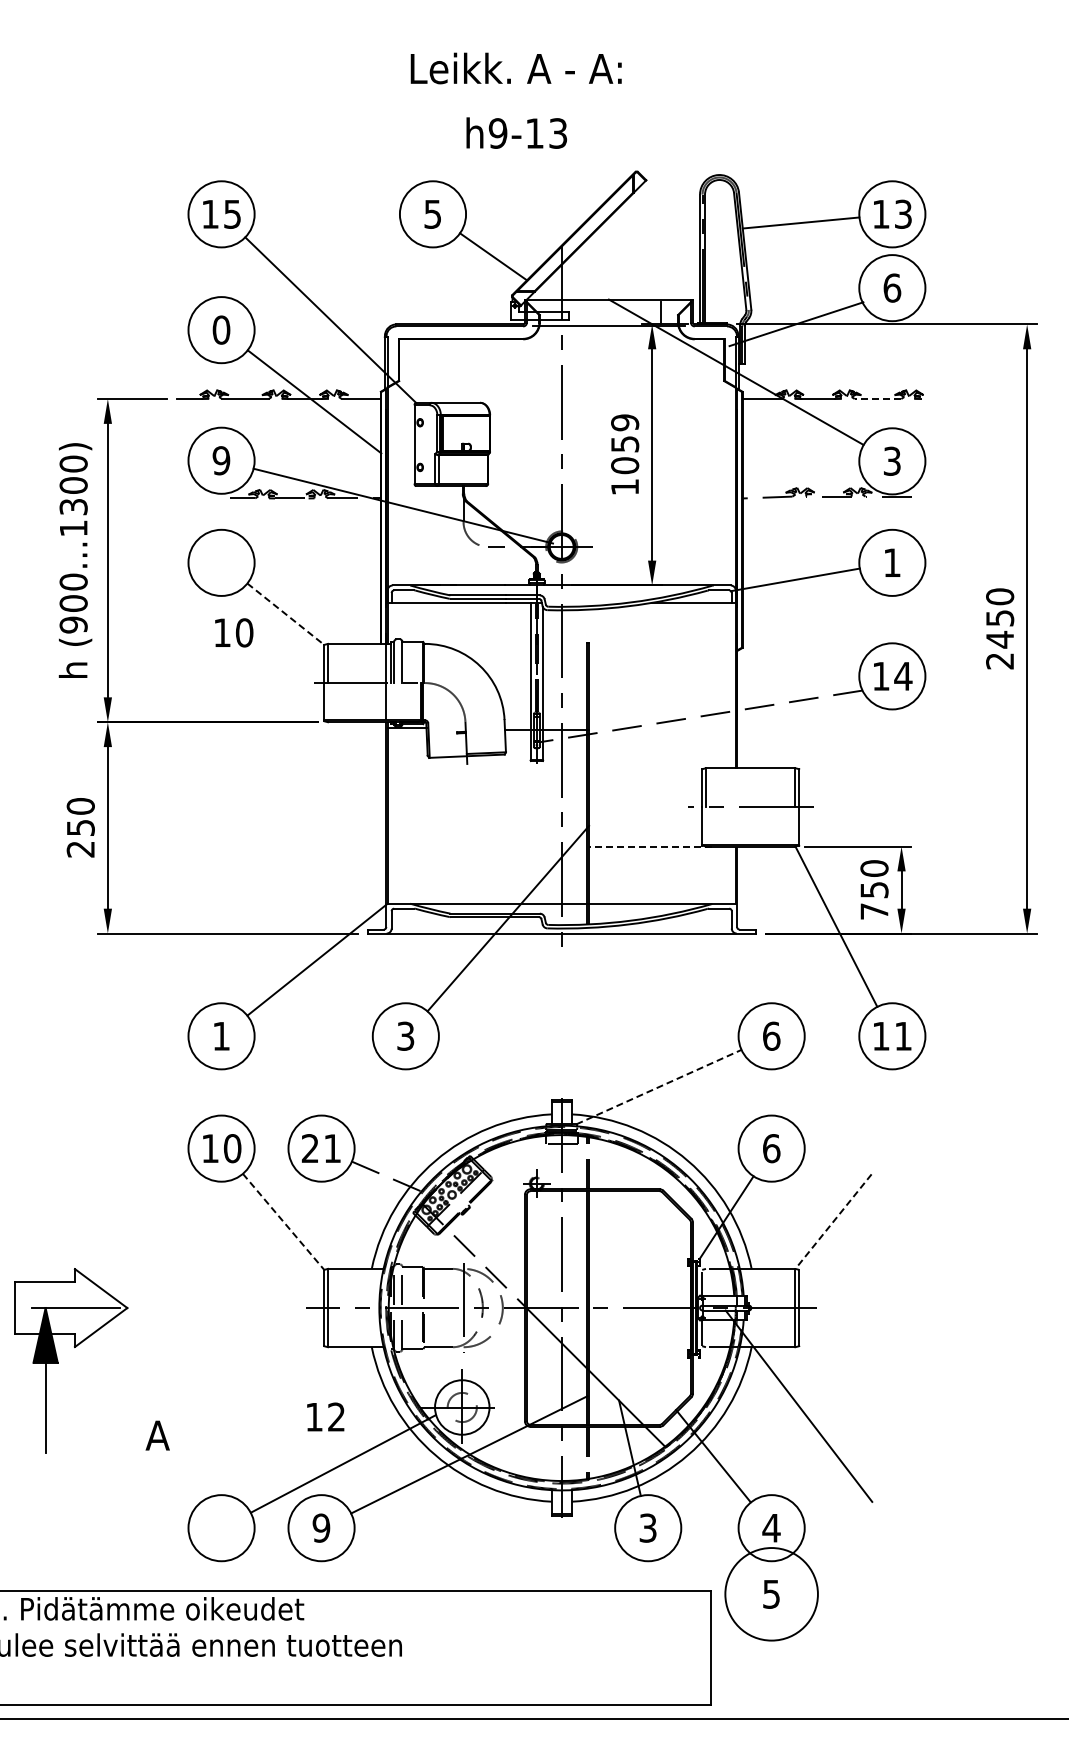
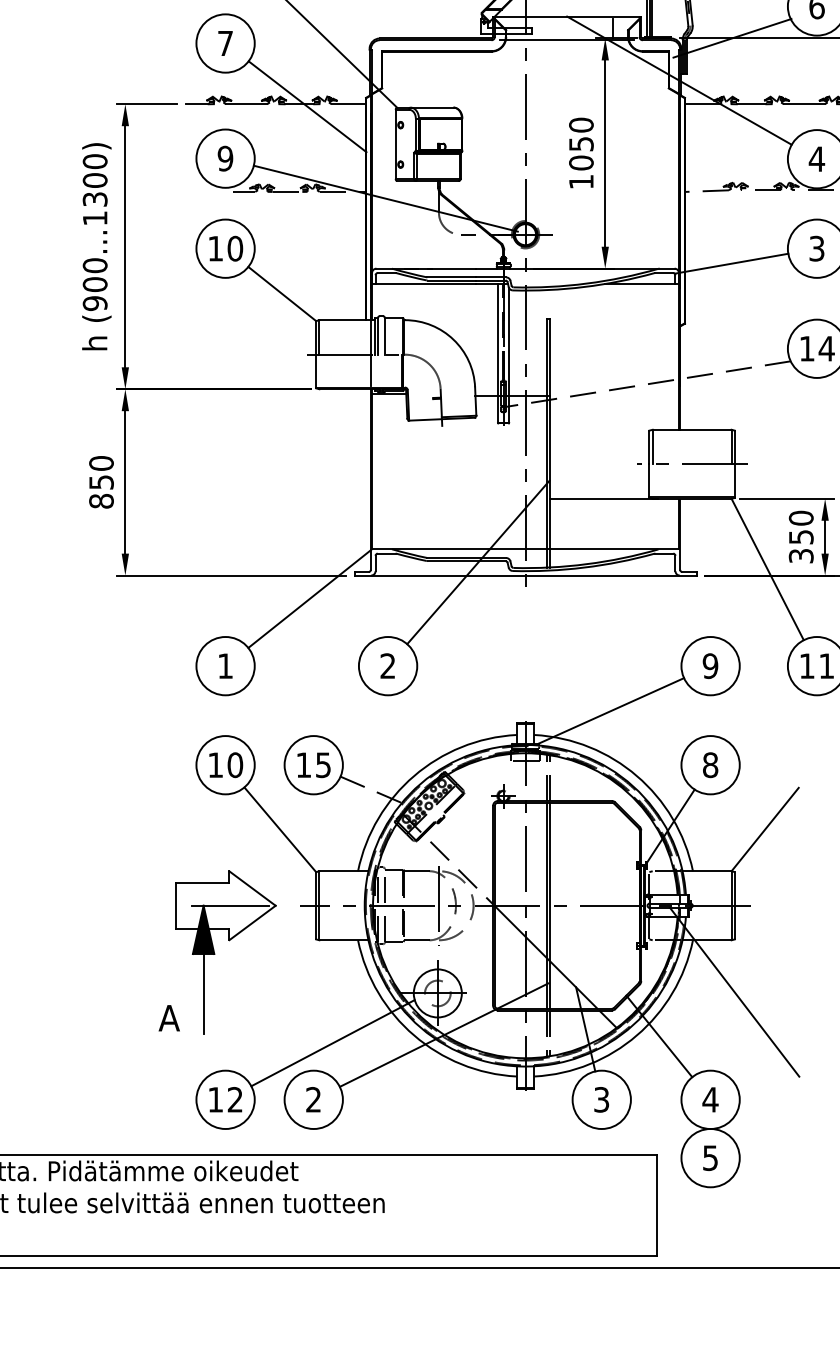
text: (221, 329) -> (225, 42), 0 -> 7
line: (877, 399) -> (803, 104), dashed -> solid
text: (625, 422) -> (581, 124), 1059 -> 1050
text: (892, 460) -> (817, 158), 3 -> 4
text: (892, 562) -> (817, 248), 1 -> 3
line: (286, 614) -> (282, 294), dashed -> solid
text: (234, 632) -> (226, 248), moved
line: (650, 846) -> (603, 498), dashed -> solid
text: (80, 849) -> (101, 501), 250 -> 850
text: (874, 911) -> (801, 556), 750 -> 350
text: (771, 1035) -> (710, 665), 6 -> 9
text: (405, 1036) -> (387, 666), 3 -> 2
line: (658, 1087) -> (610, 711), dashed -> solid
text: (320, 1148) -> (312, 765), 21 -> 15
text: (771, 1148) -> (710, 765), 6 -> 8
line: (283, 1221) -> (280, 829), dashed -> solid
line: (833, 1221) -> (765, 829), dashed -> solid
part: (74, 1348) -> (229, 941), moved
text: (325, 1416) -> (225, 1099), moved
text: (321, 1527) -> (313, 1099), 9 -> 2
circle: (771, 1594) -> (710, 1158), size x0.71

